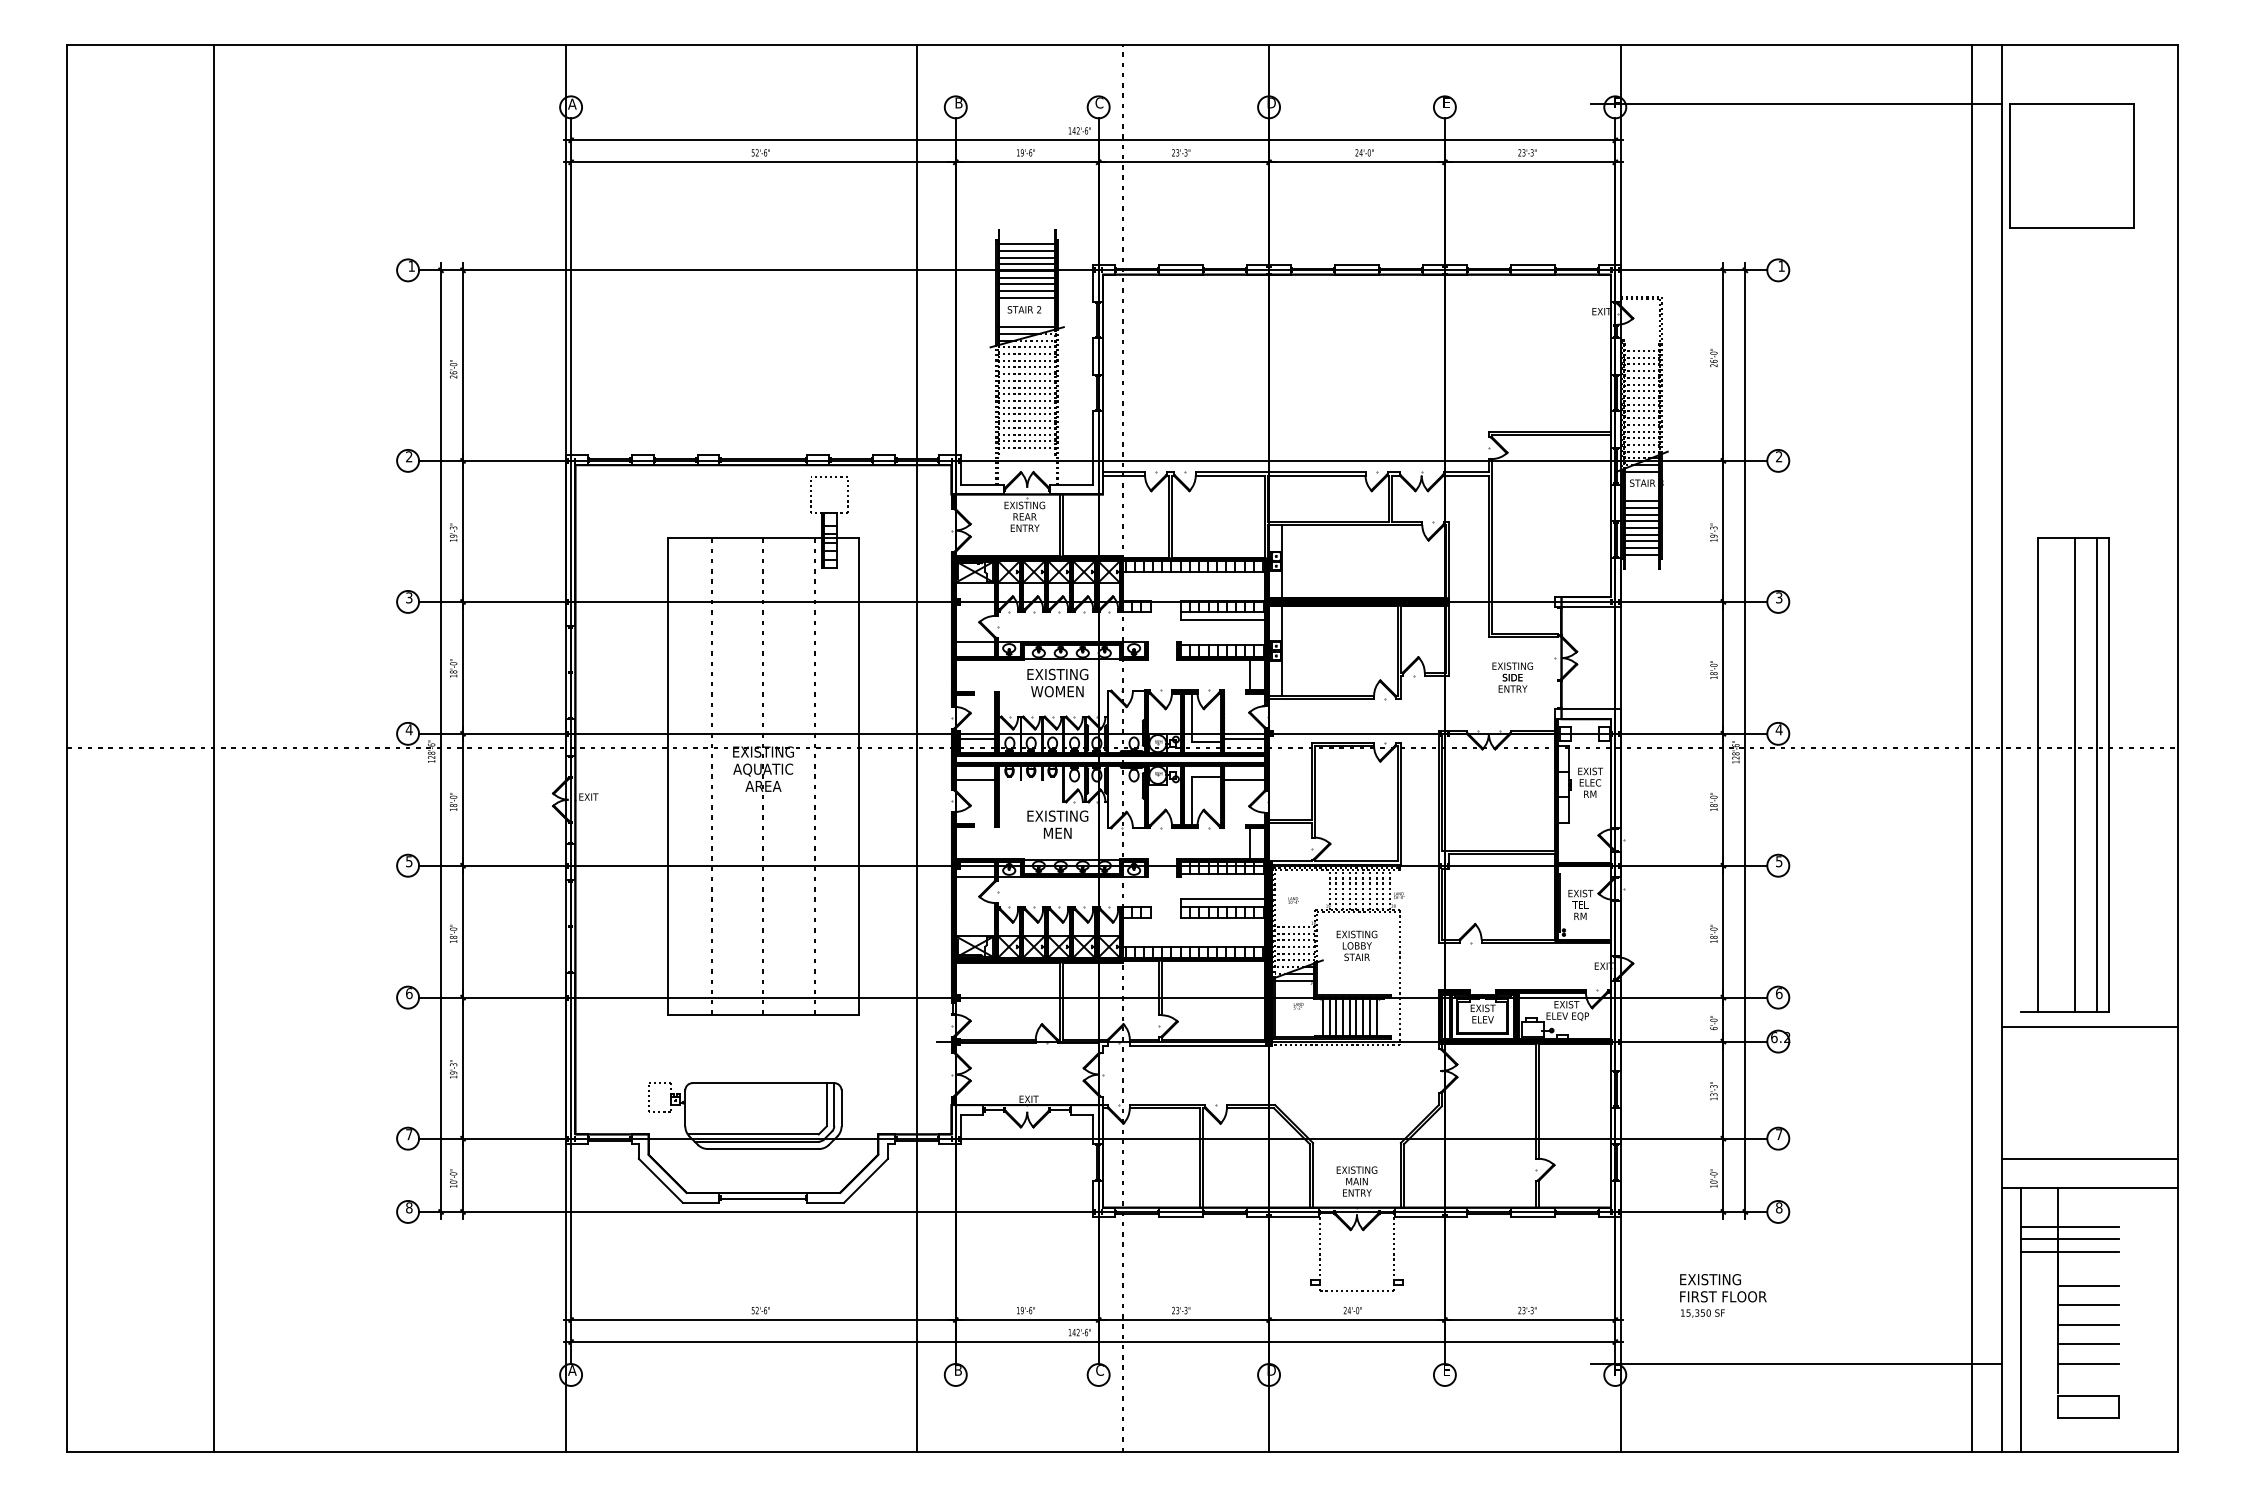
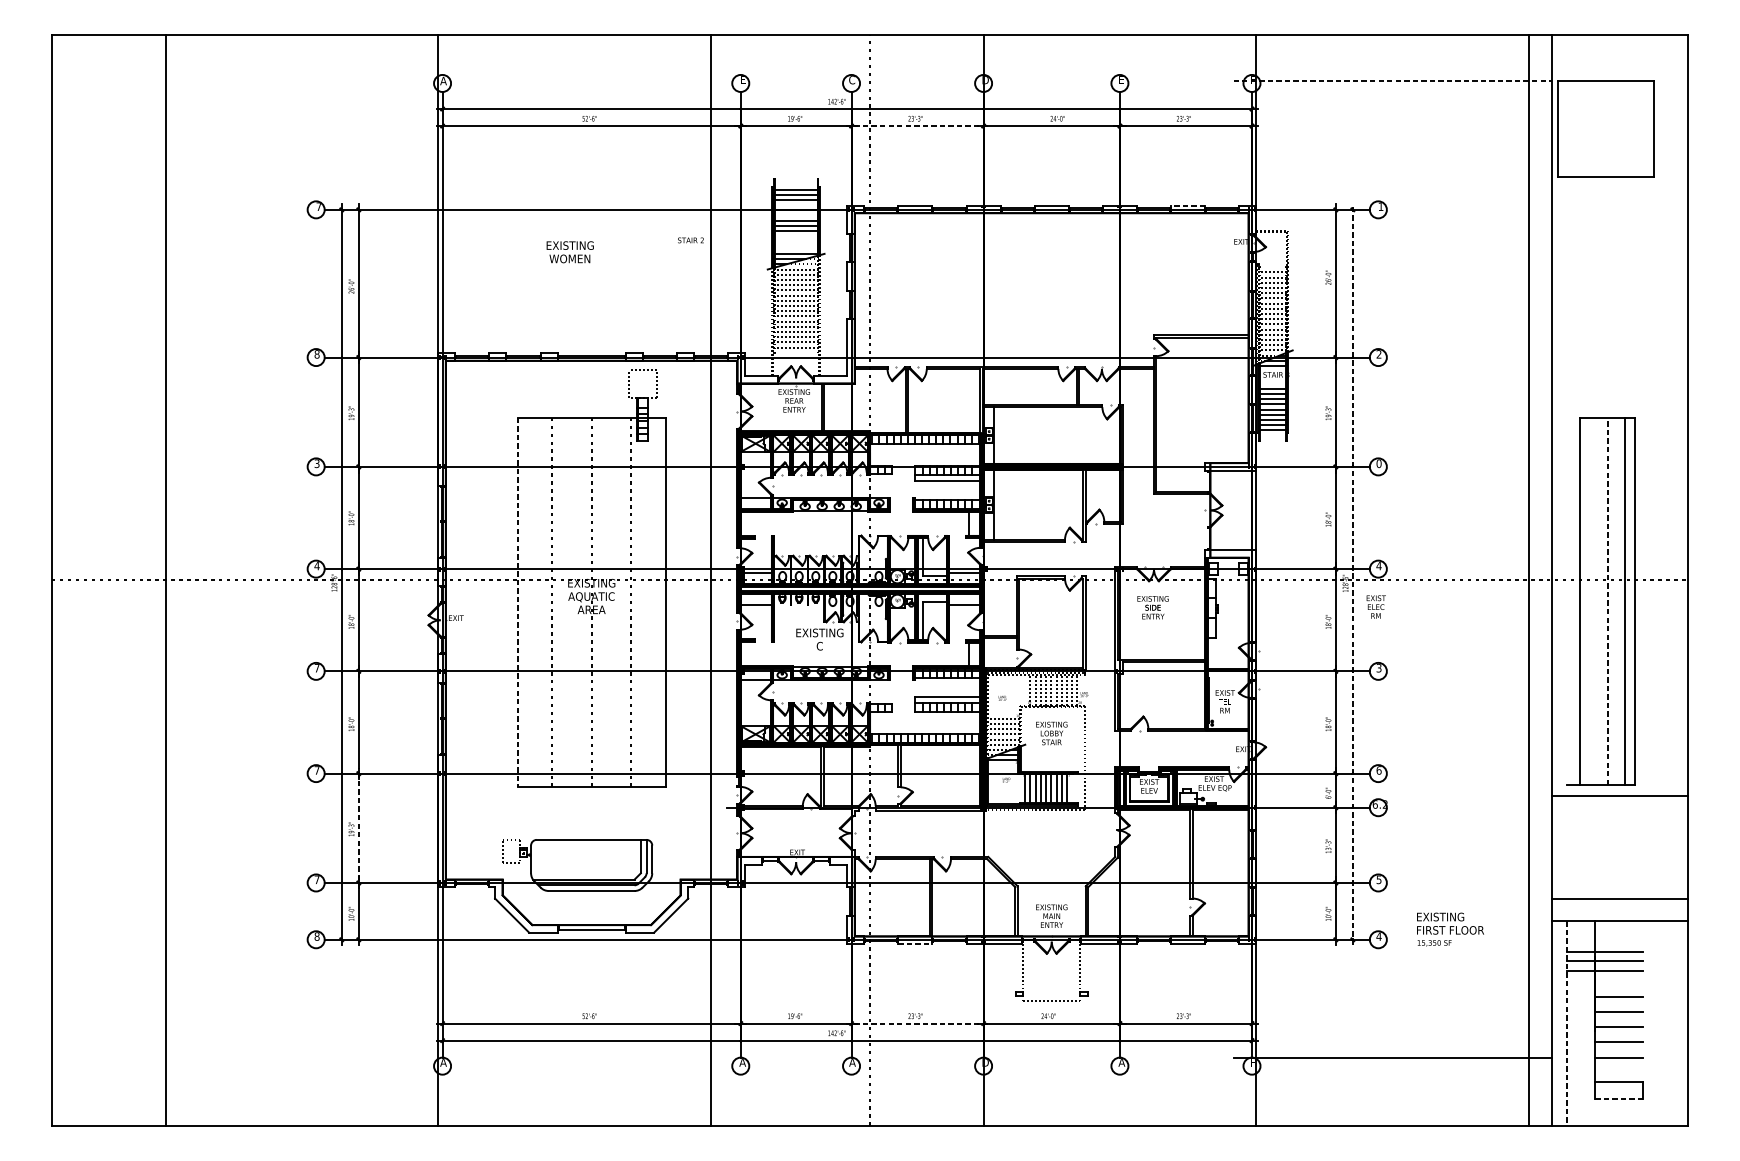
text: (958, 102) -> (742, 79), B -> E
line: (1797, 103) -> (1393, 80), solid -> dashed
line: (1183, 162) -> (917, 126), solid -> dashed
line: (1026, 264) -> (795, 205), removed
line: (1532, 264) -> (1187, 205), solid -> dashed
text: (411, 266) -> (318, 206), 1 -> 7
line: (1026, 277) -> (795, 215), removed
text: (1024, 309) -> (690, 240), moved
text: (409, 456) -> (317, 354), 2 -> 8
text: (1778, 597) -> (1378, 463), 3 -> 0
text: (1512, 677) -> (1152, 607), moved
text: (1057, 682) -> (569, 251), moved
line: (1745, 740) -> (1352, 574), solid -> dashed
line: (2075, 775) -> (1608, 601), solid -> dashed
line: (668, 777) -> (518, 602), solid -> dashed
text: (1590, 782) -> (1376, 606), moved
text: (1057, 832) -> (819, 645), MEN -> C
text: (409, 861) -> (317, 668), 5 -> 7
text: (1779, 861) -> (1379, 668), 5 -> 3
text: (409, 993) -> (317, 770), 6 -> 7
line: (463, 1068) -> (359, 828), solid -> dashed
text: (1779, 1134) -> (1379, 879), 7 -> 5
text: (1778, 1207) -> (1378, 936), 8 -> 4
line: (1181, 1217) -> (915, 944), solid -> dashed
text: (1723, 1295) -> (1450, 929), moved
line: (1183, 1320) -> (917, 1023), solid -> dashed
line: (2021, 1320) -> (1566, 1023), solid -> dashed
text: (958, 1370) -> (742, 1062), B -> A
text: (1099, 1370) -> (852, 1062), C -> A
text: (1447, 1370) -> (1121, 1062), E -> A
line: (2088, 1417) -> (1618, 1099), solid -> dashed

